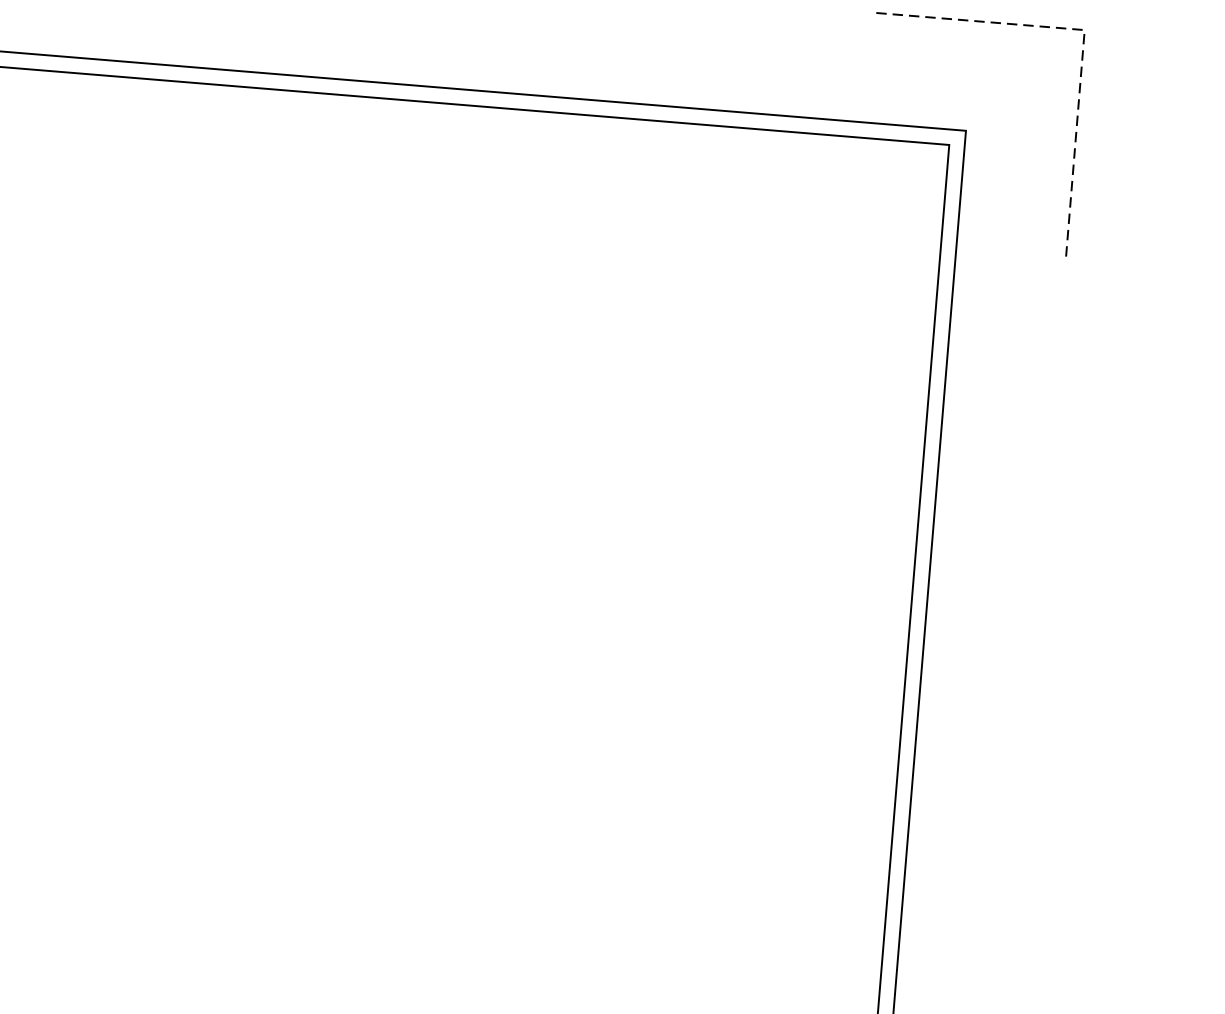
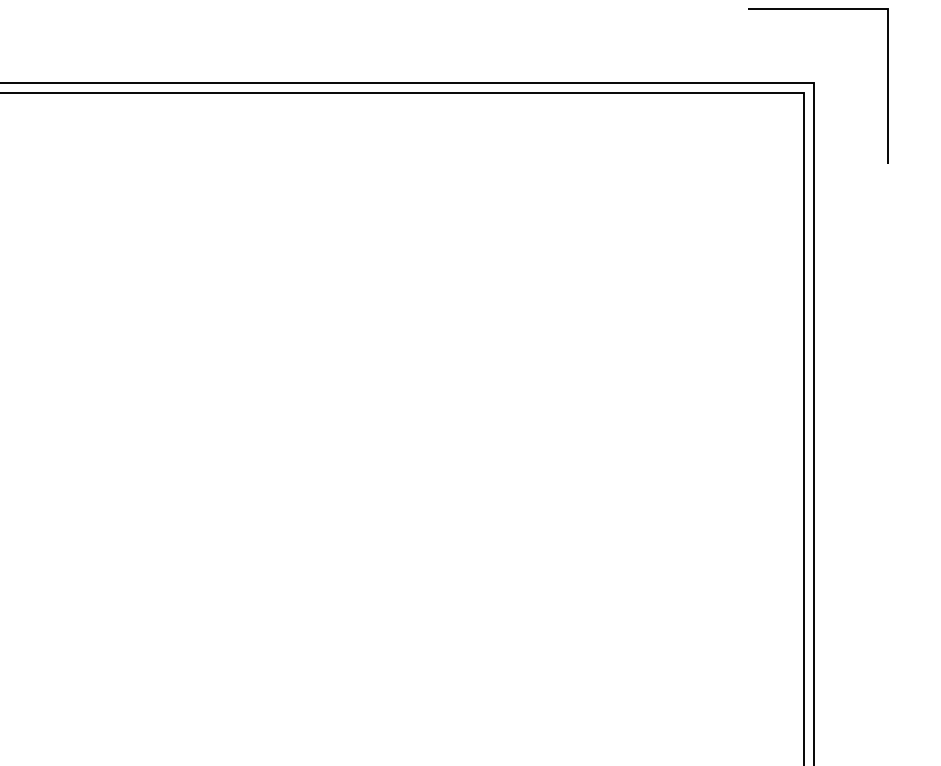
line: (1084, 39) -> (888, 15), dashed -> solid

